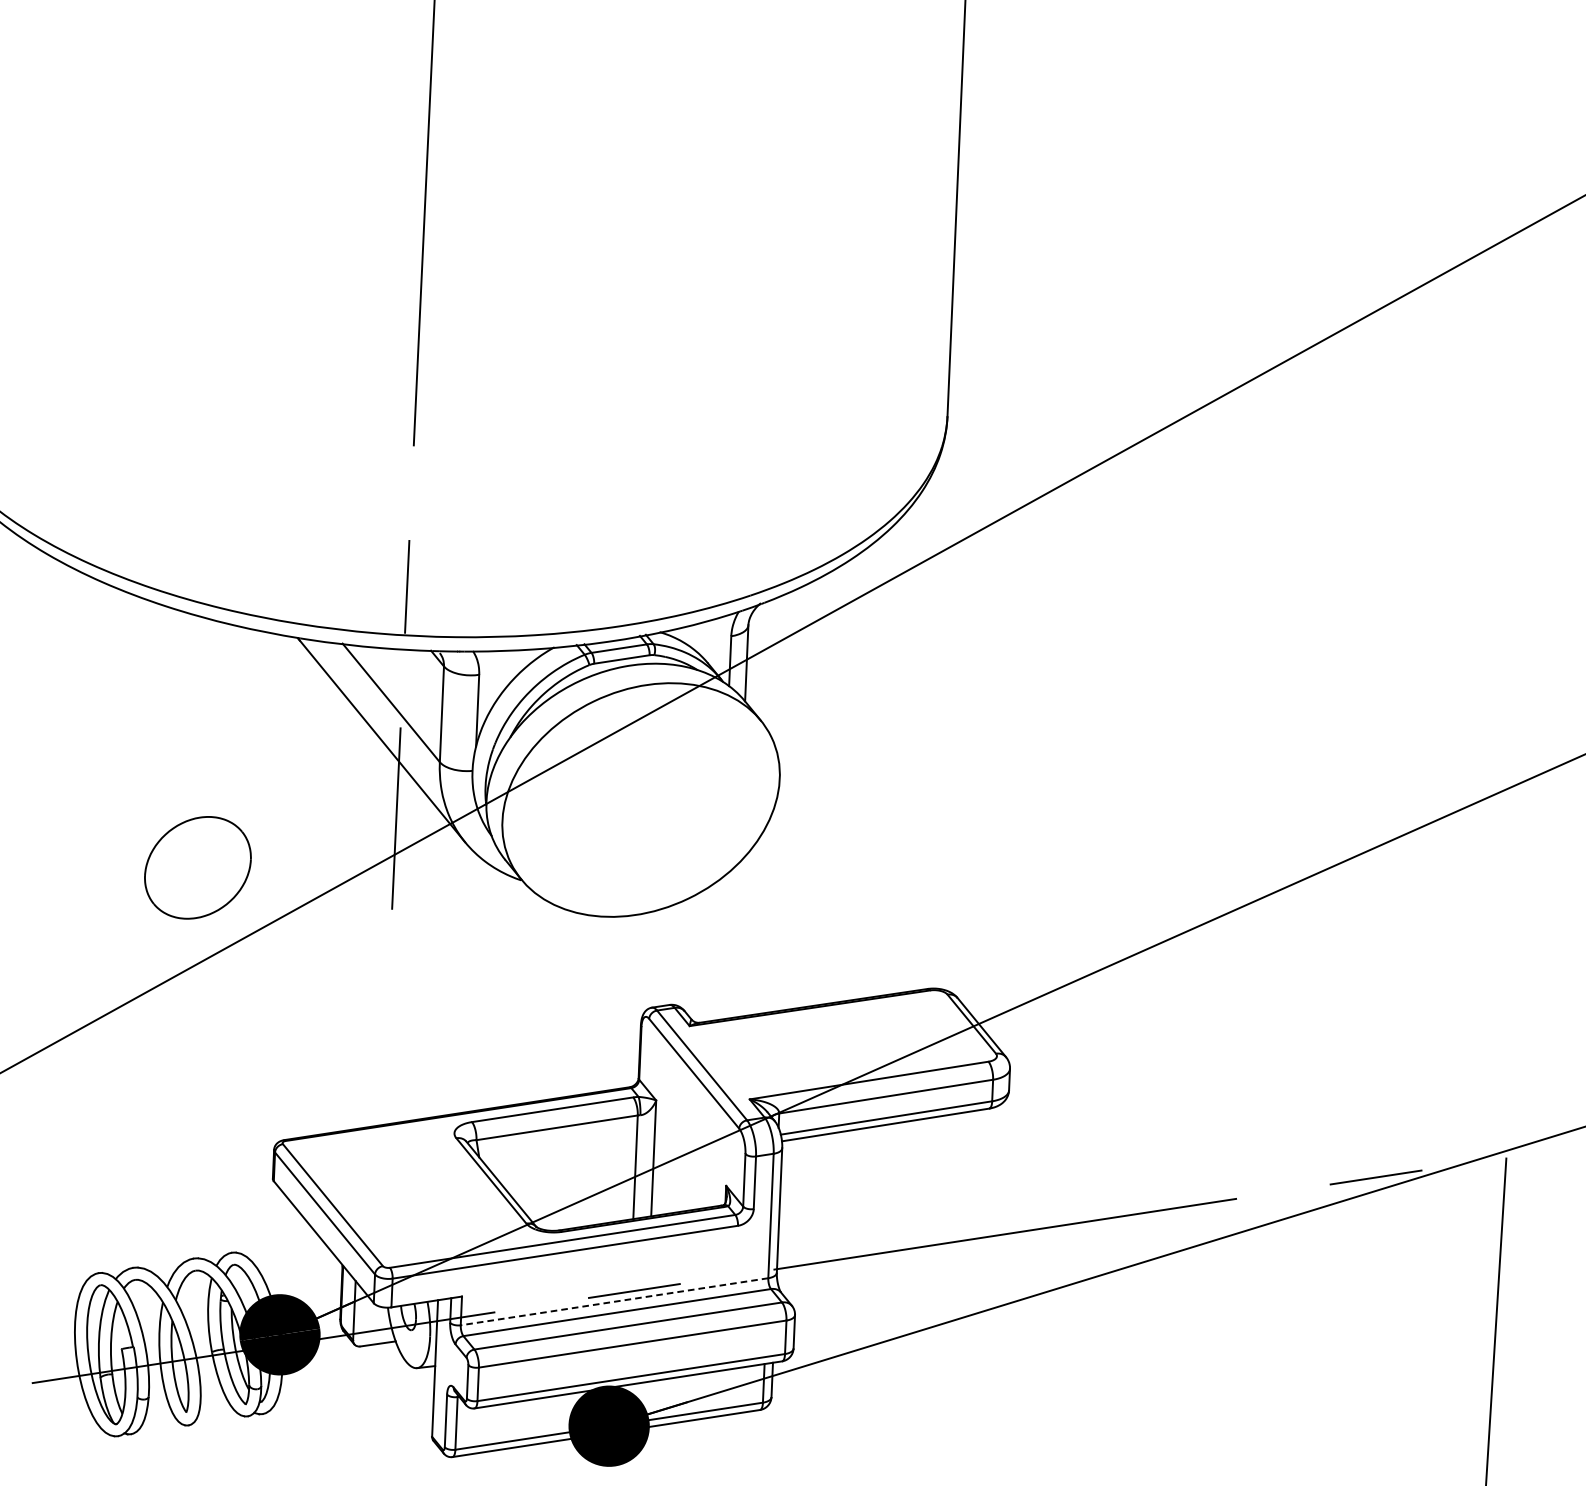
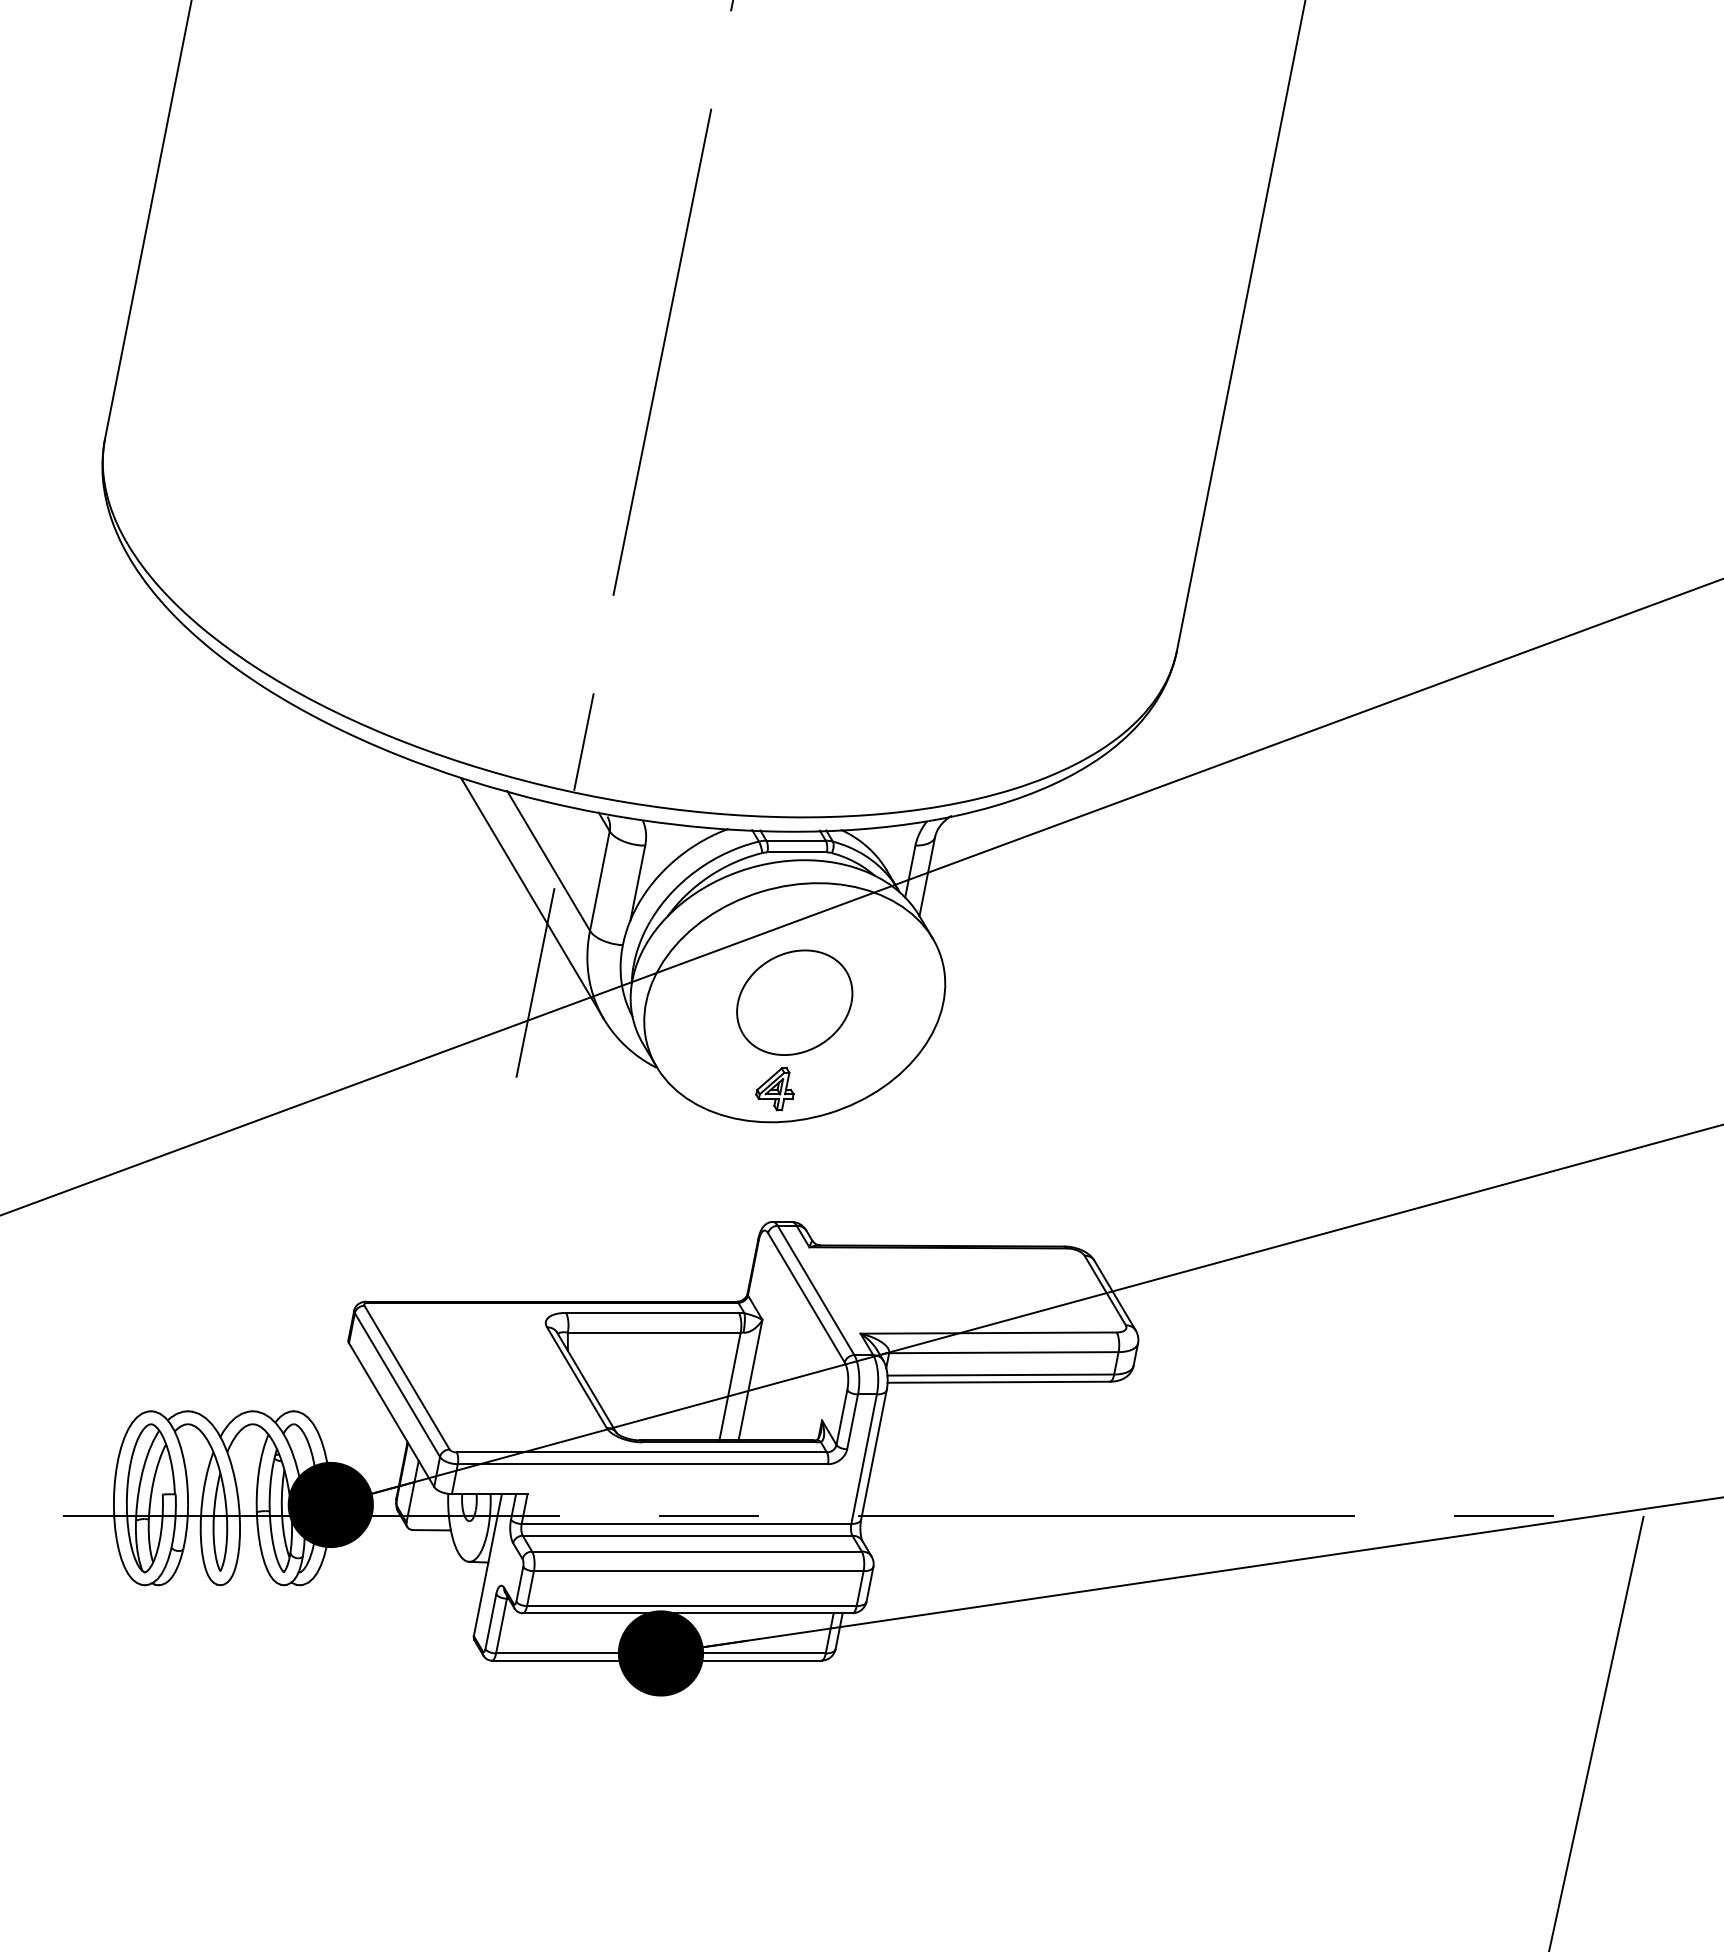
part: (197, 867) -> (794, 1002), moved
part: (634, 883) -> (774, 1089), added
line: (614, 1301) -> (686, 1523), dashed -> solid

